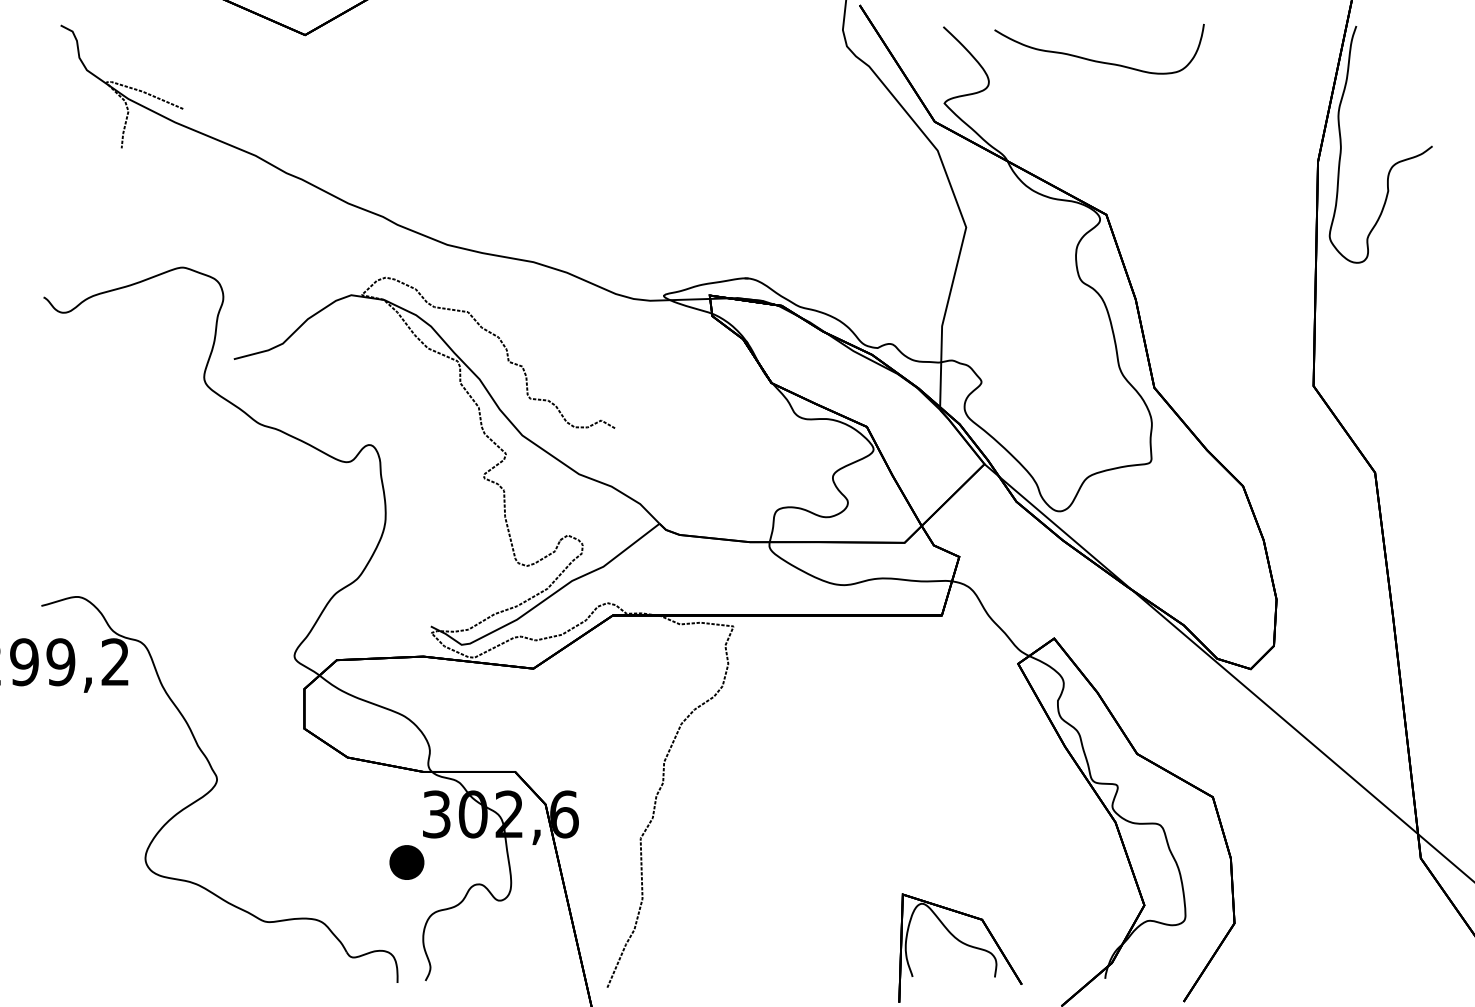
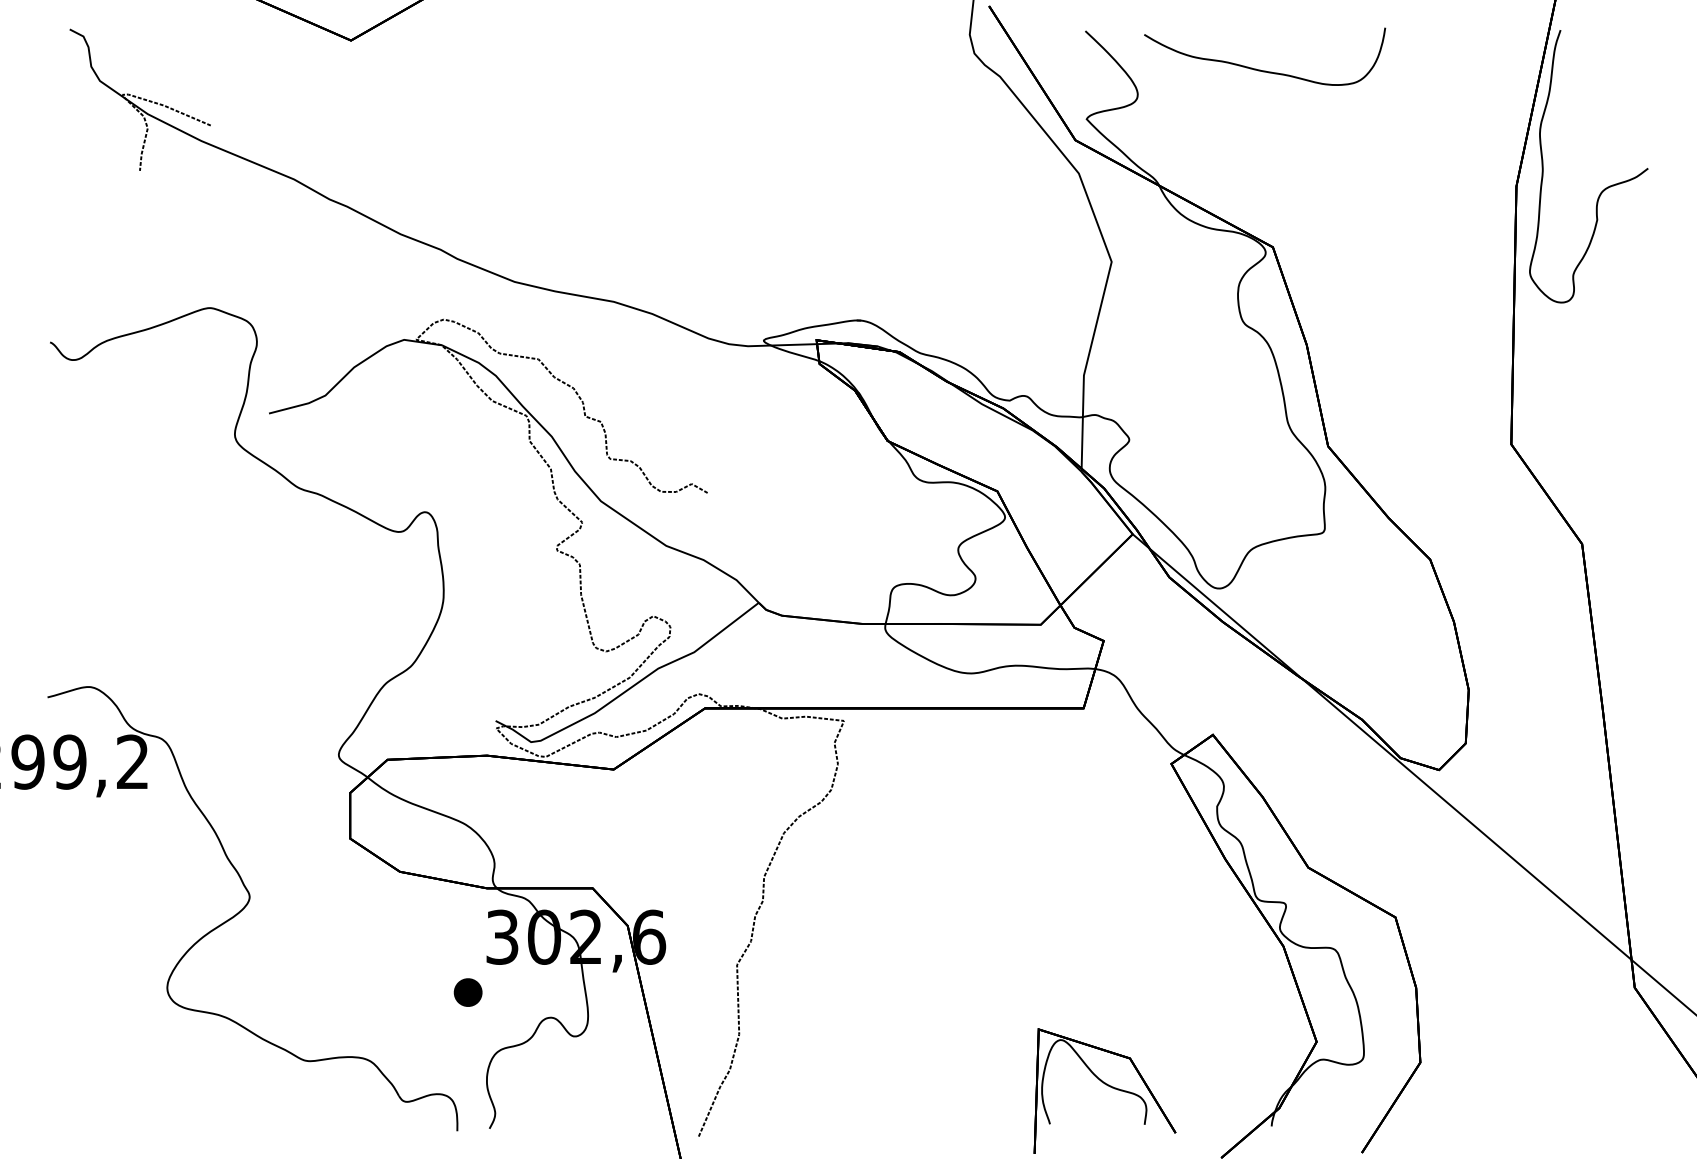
part: (406, 862) -> (467, 992), size x0.71

